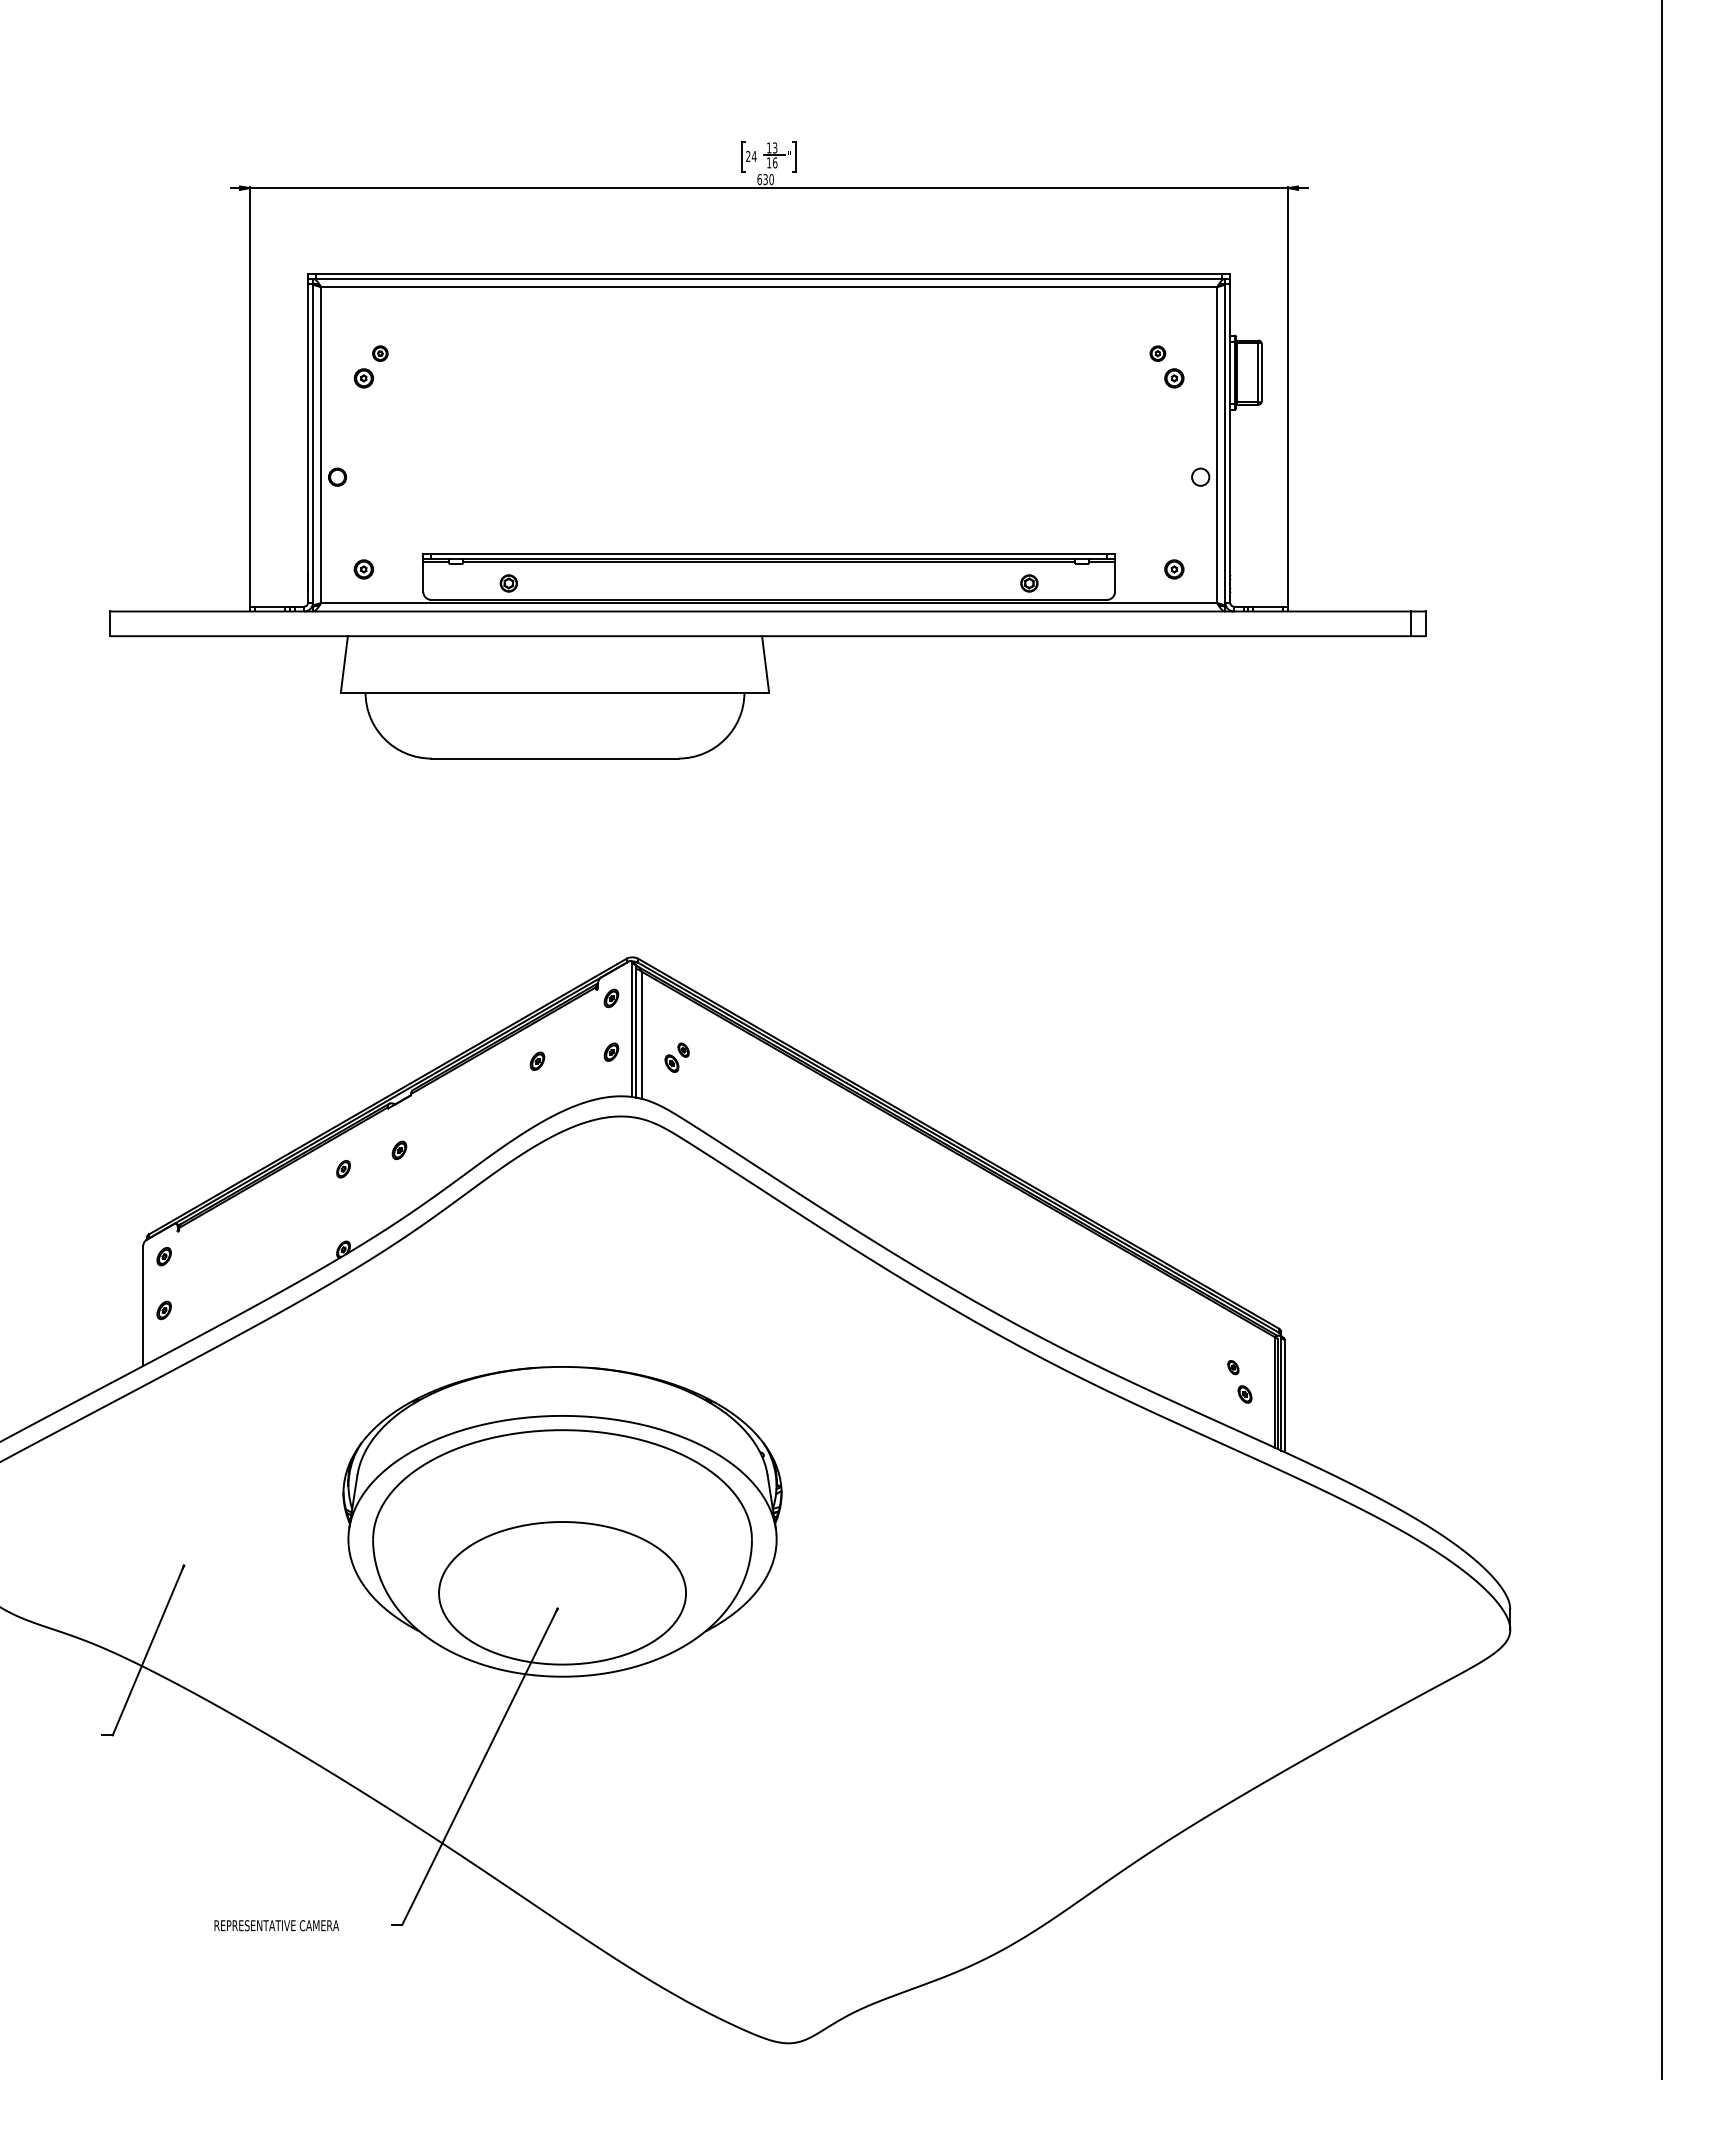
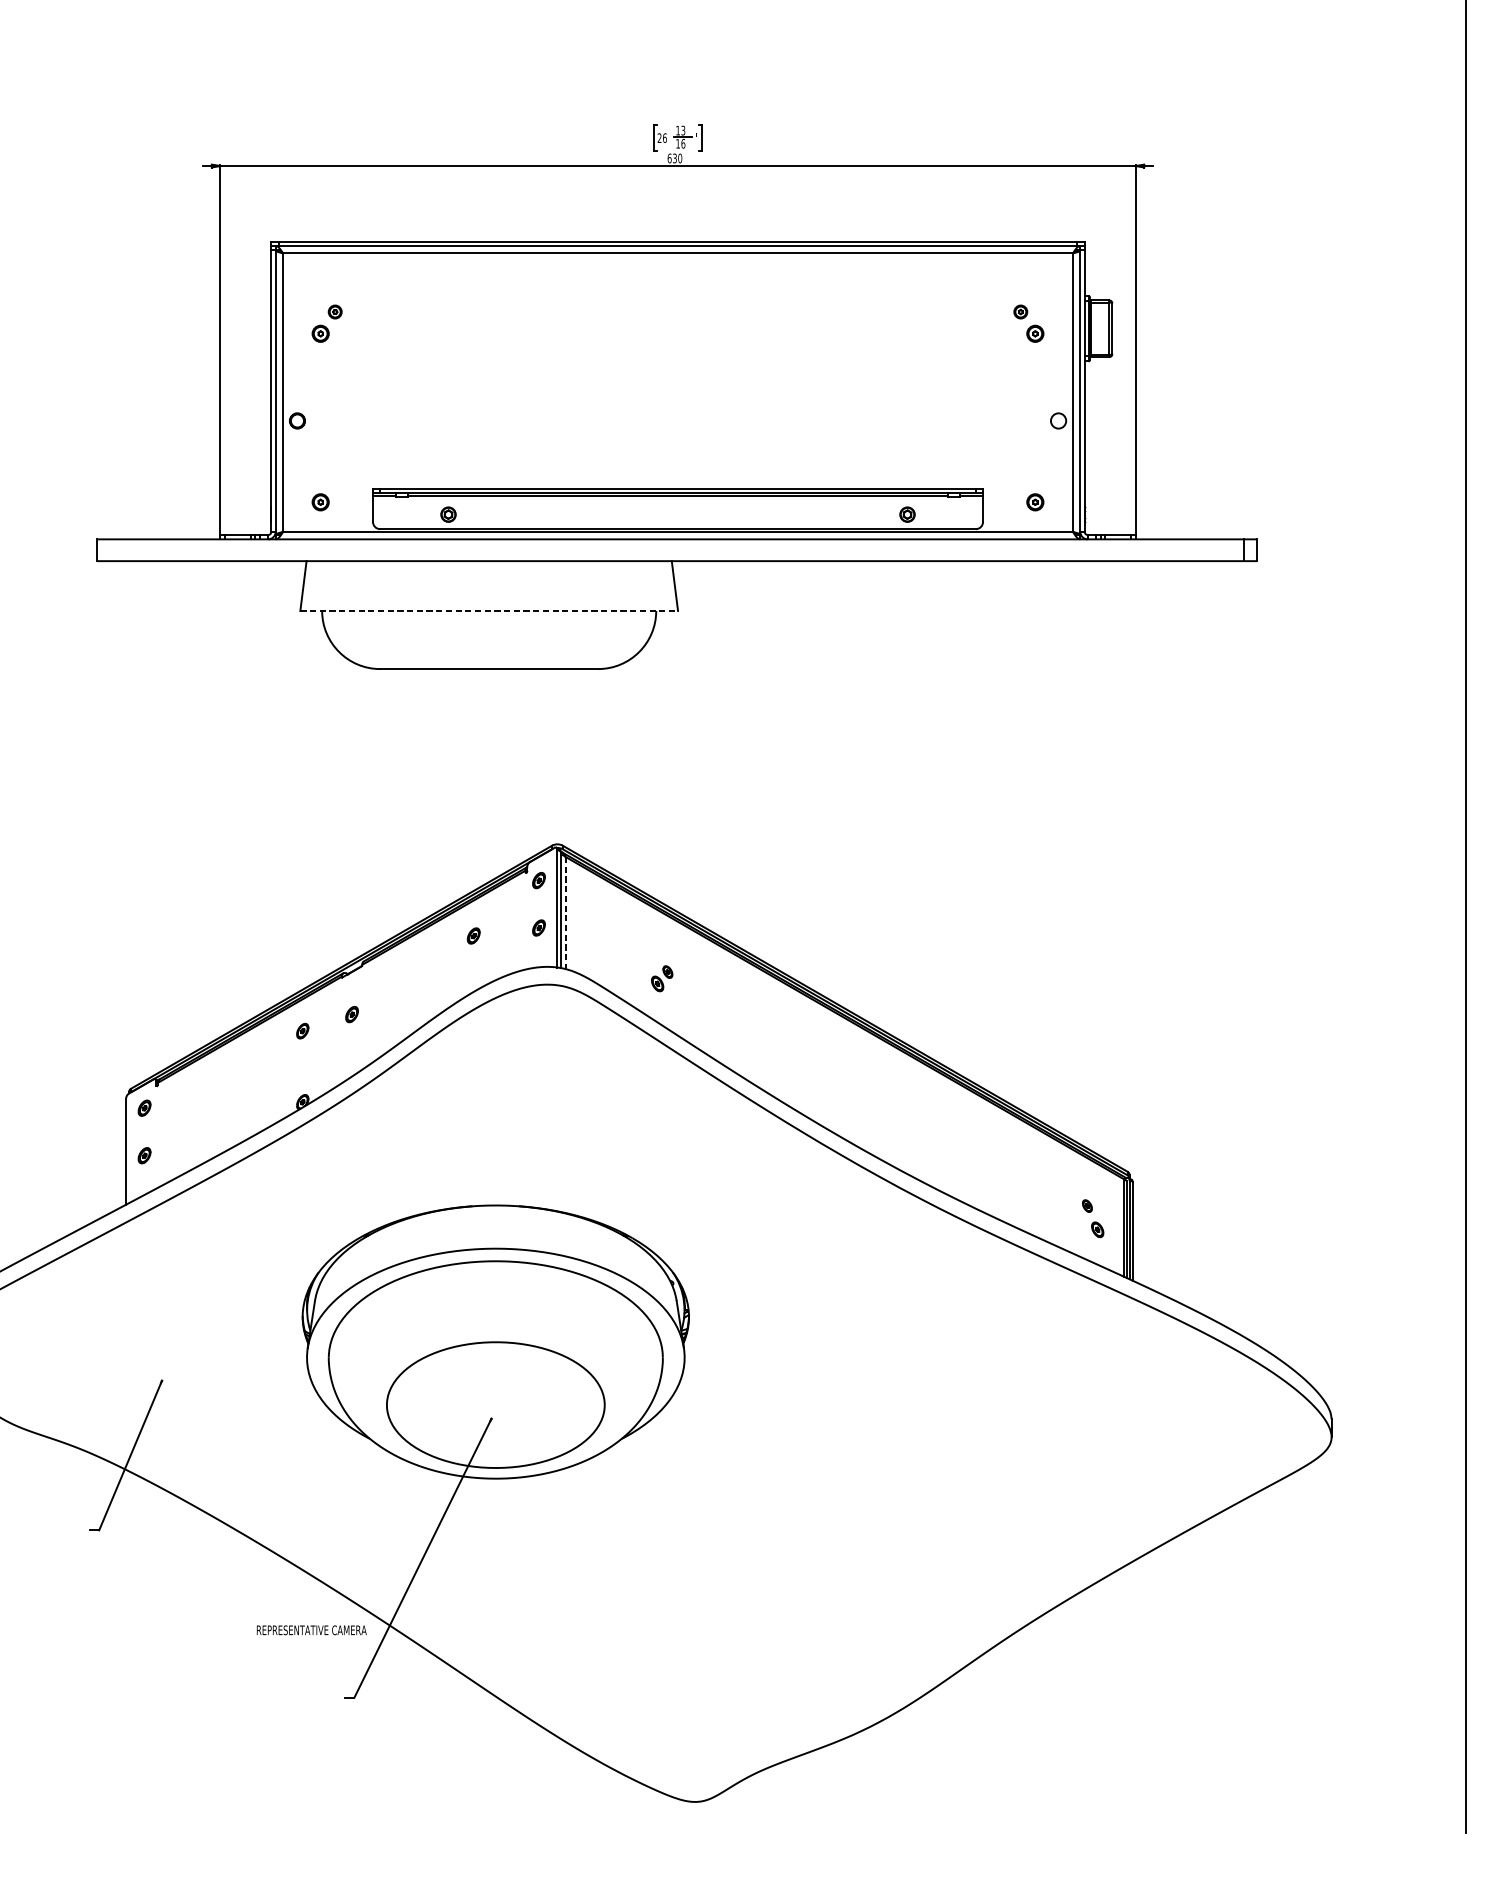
text: (753, 156) -> (664, 138), 24 -> 26
line: (555, 692) -> (489, 610), solid -> dashed
line: (641, 1035) -> (565, 913), solid -> dashed
part: (676, 1057) -> (661, 978), moved
text: (276, 1925) -> (311, 1630), moved

